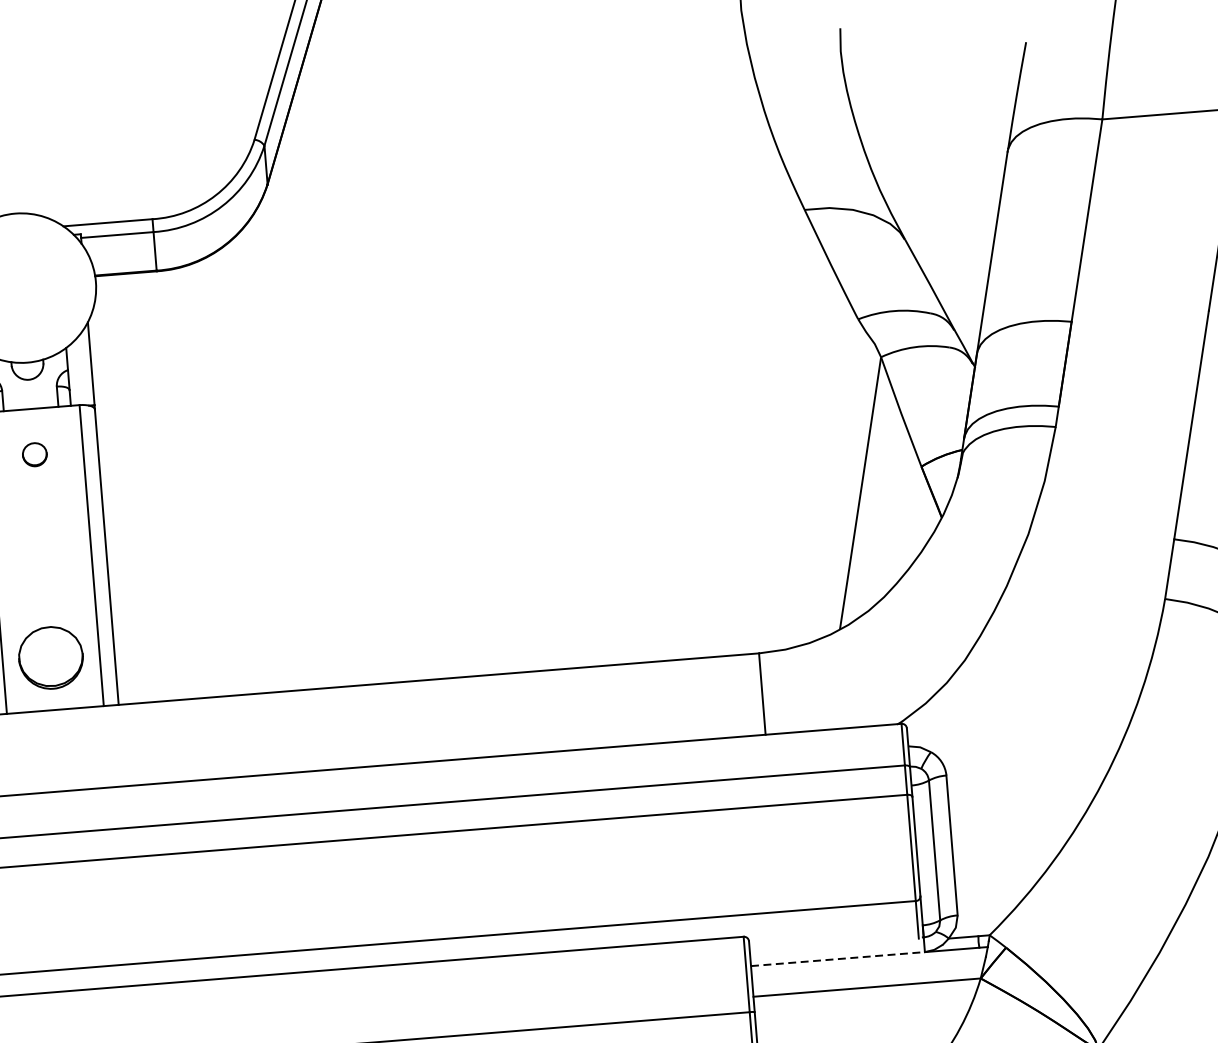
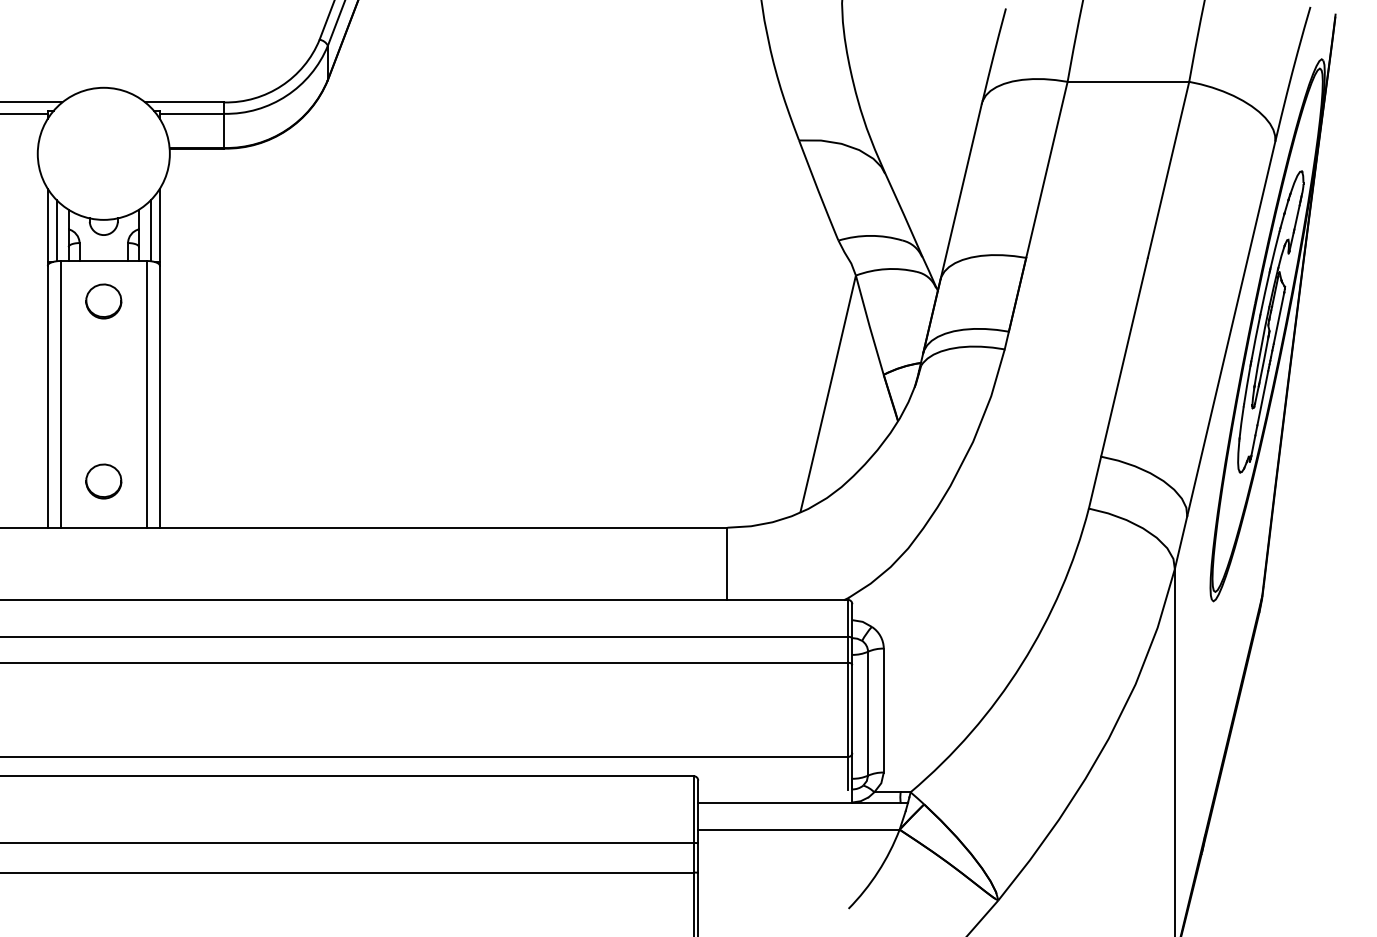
line: (82, 370) -> (151, 230), added
part: (34, 454) -> (103, 301), size x1.67
part: (50, 657) -> (103, 481), size x0.62
line: (838, 959) -> (775, 802), dashed -> solid

